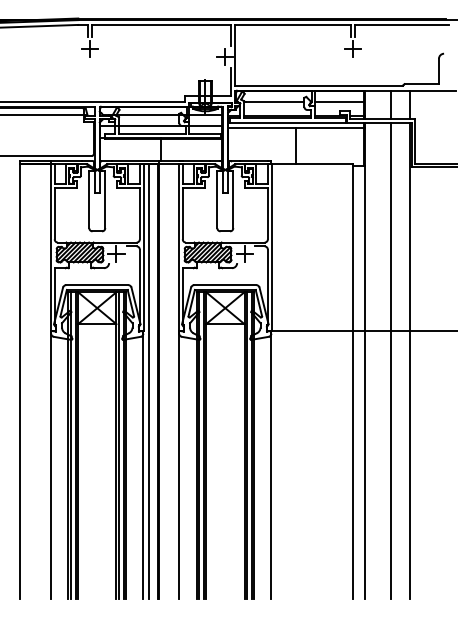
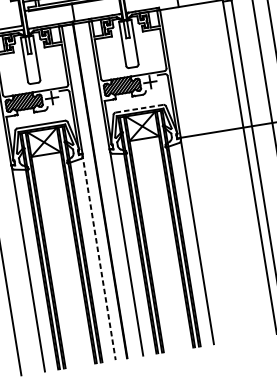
line: (225, 285) -> (139, 108), solid -> dashed
line: (148, 381) -> (92, 192), removed
line: (143, 465) -> (99, 257), solid -> dashed

